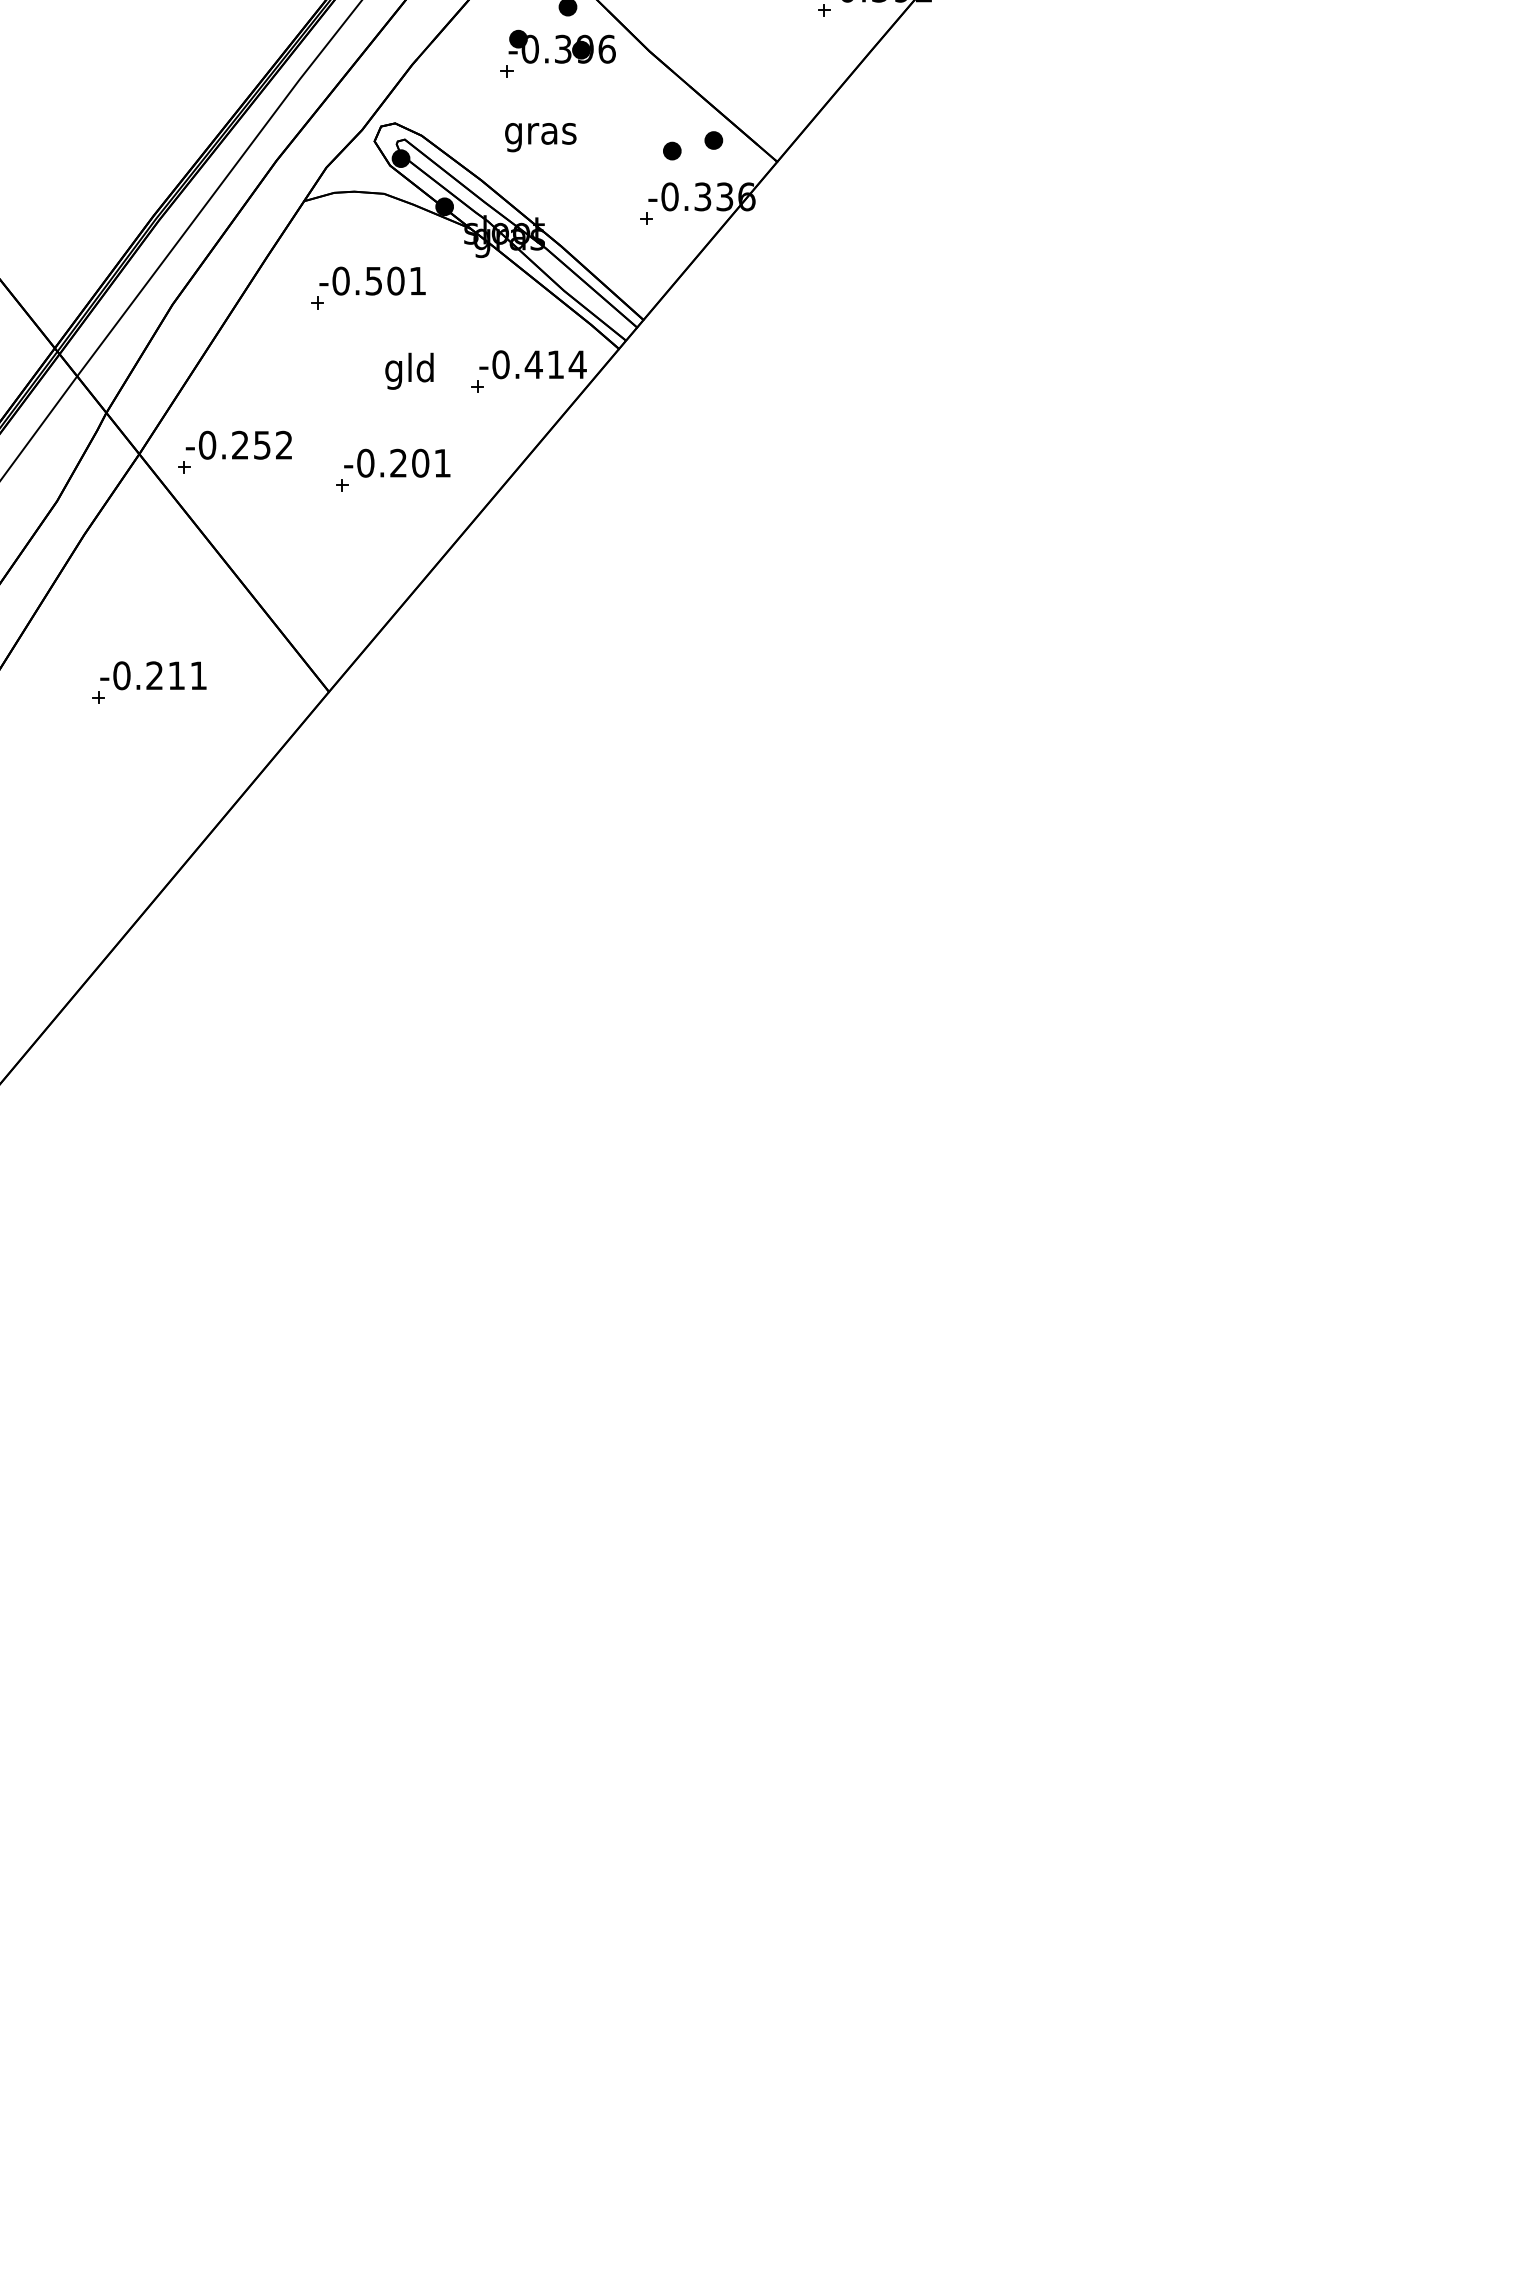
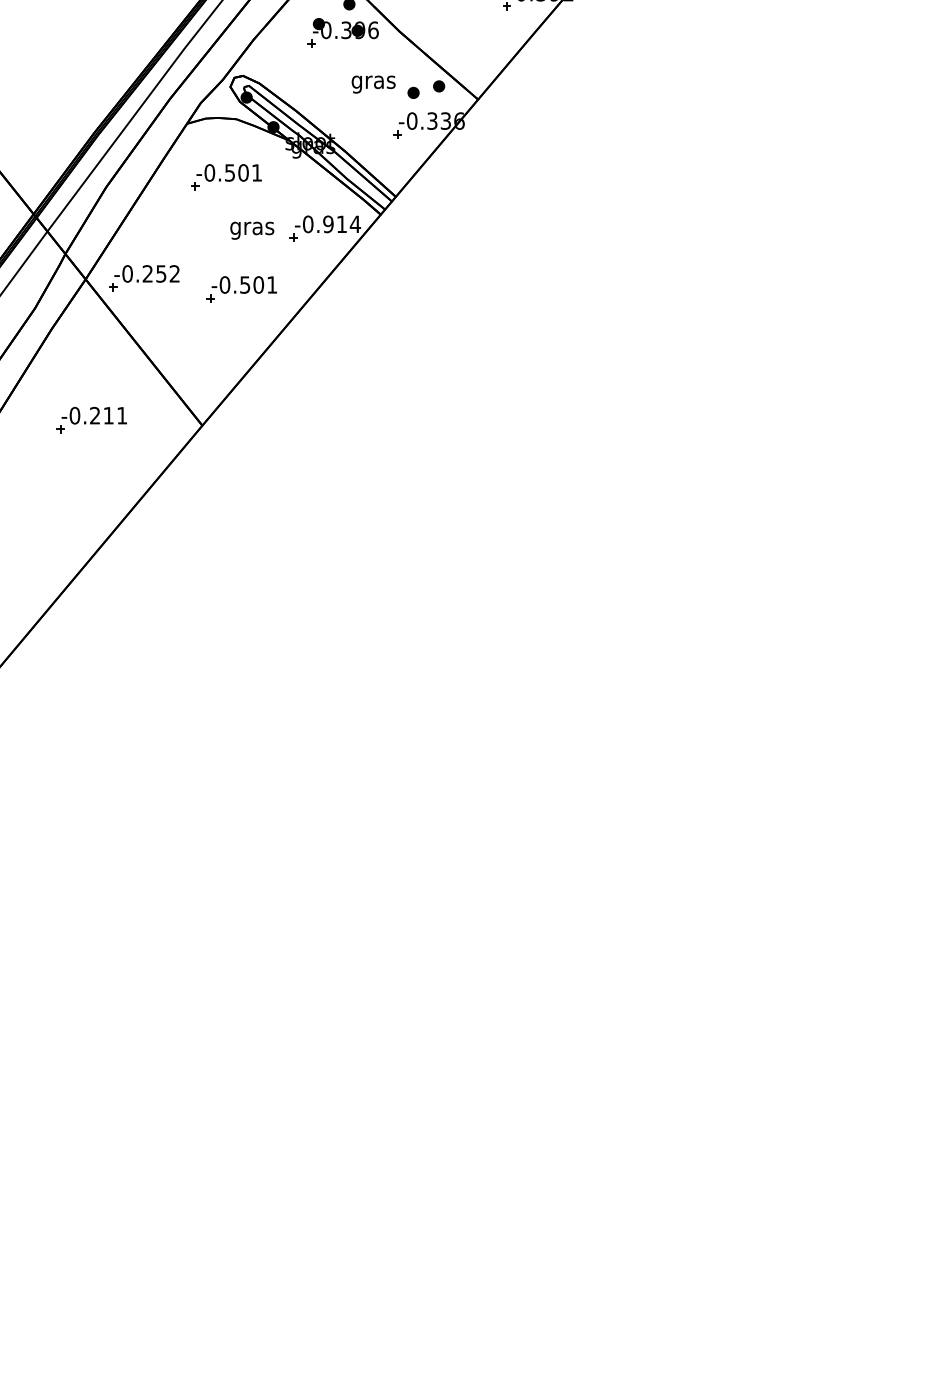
text: (540, 137) -> (373, 84), moved
text: (532, 364) -> (327, 224), -0.414 -> -0.914
text: (410, 371) -> (252, 228), gld -> gras
text: (399, 462) -> (245, 284), -0.201 -> -0.501

